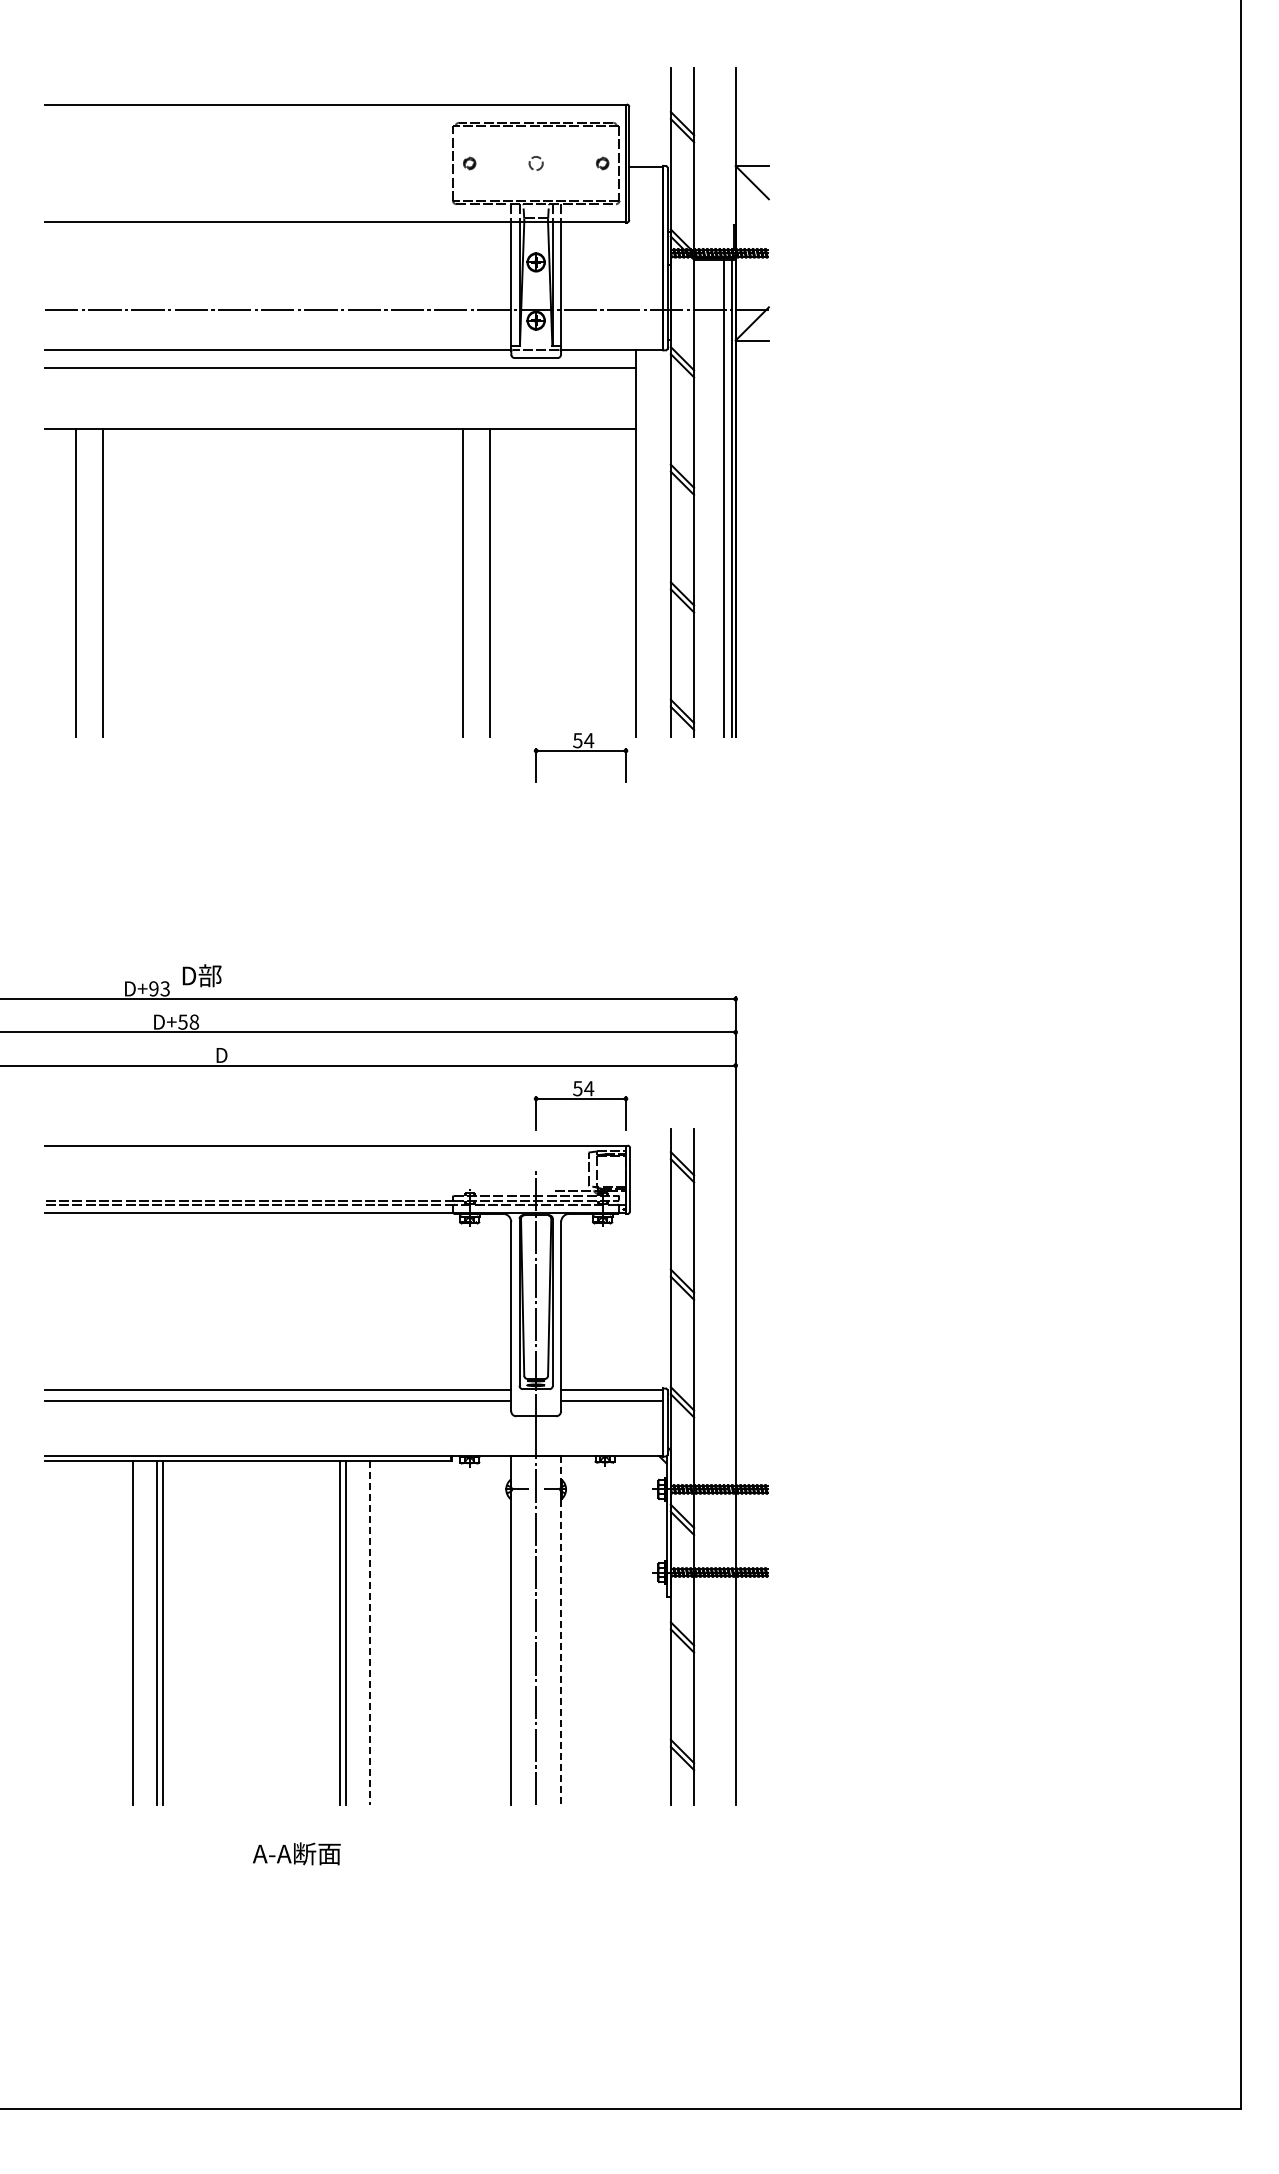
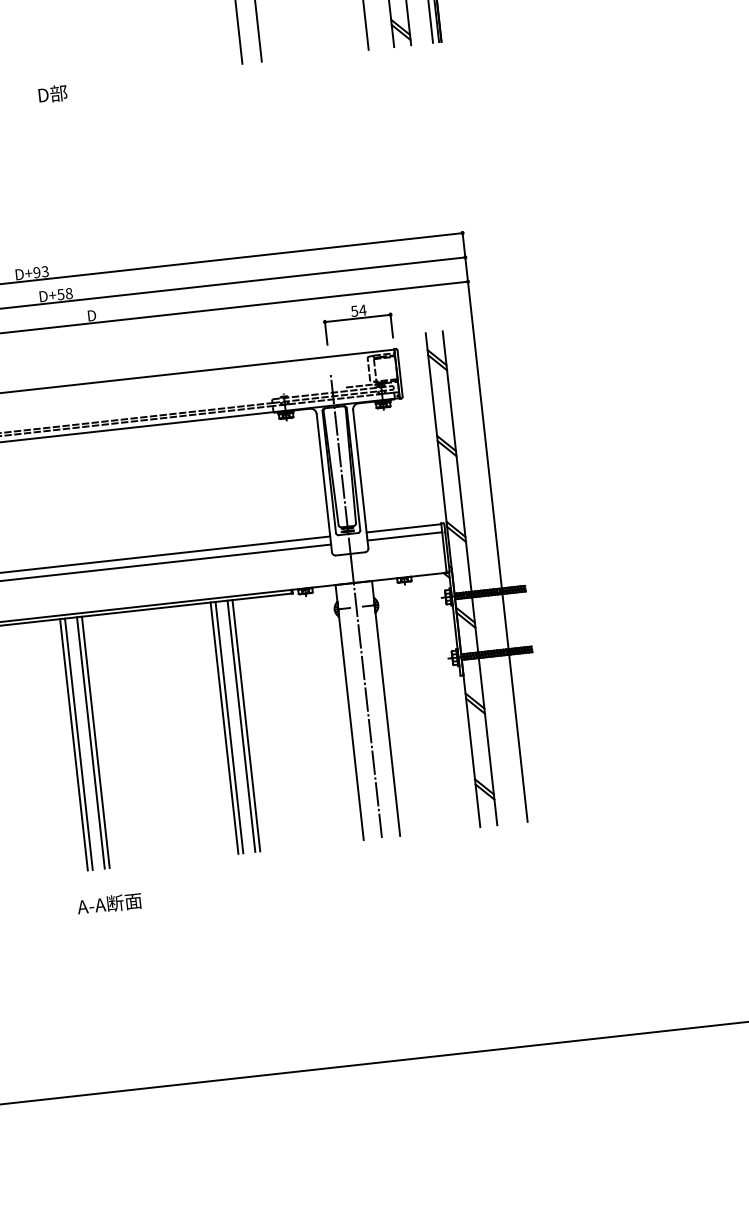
part: (580, 757) -> (329, 69), removed
text: (201, 975) -> (52, 93), moved
line: (561, 1630) -> (386, 708), dashed -> solid
line: (140, 1633) -> (79, 744), added
line: (362, 1633) -> (241, 726), added
line: (369, 1633) -> (246, 725), dashed -> solid
text: (296, 1853) -> (109, 903), moved

